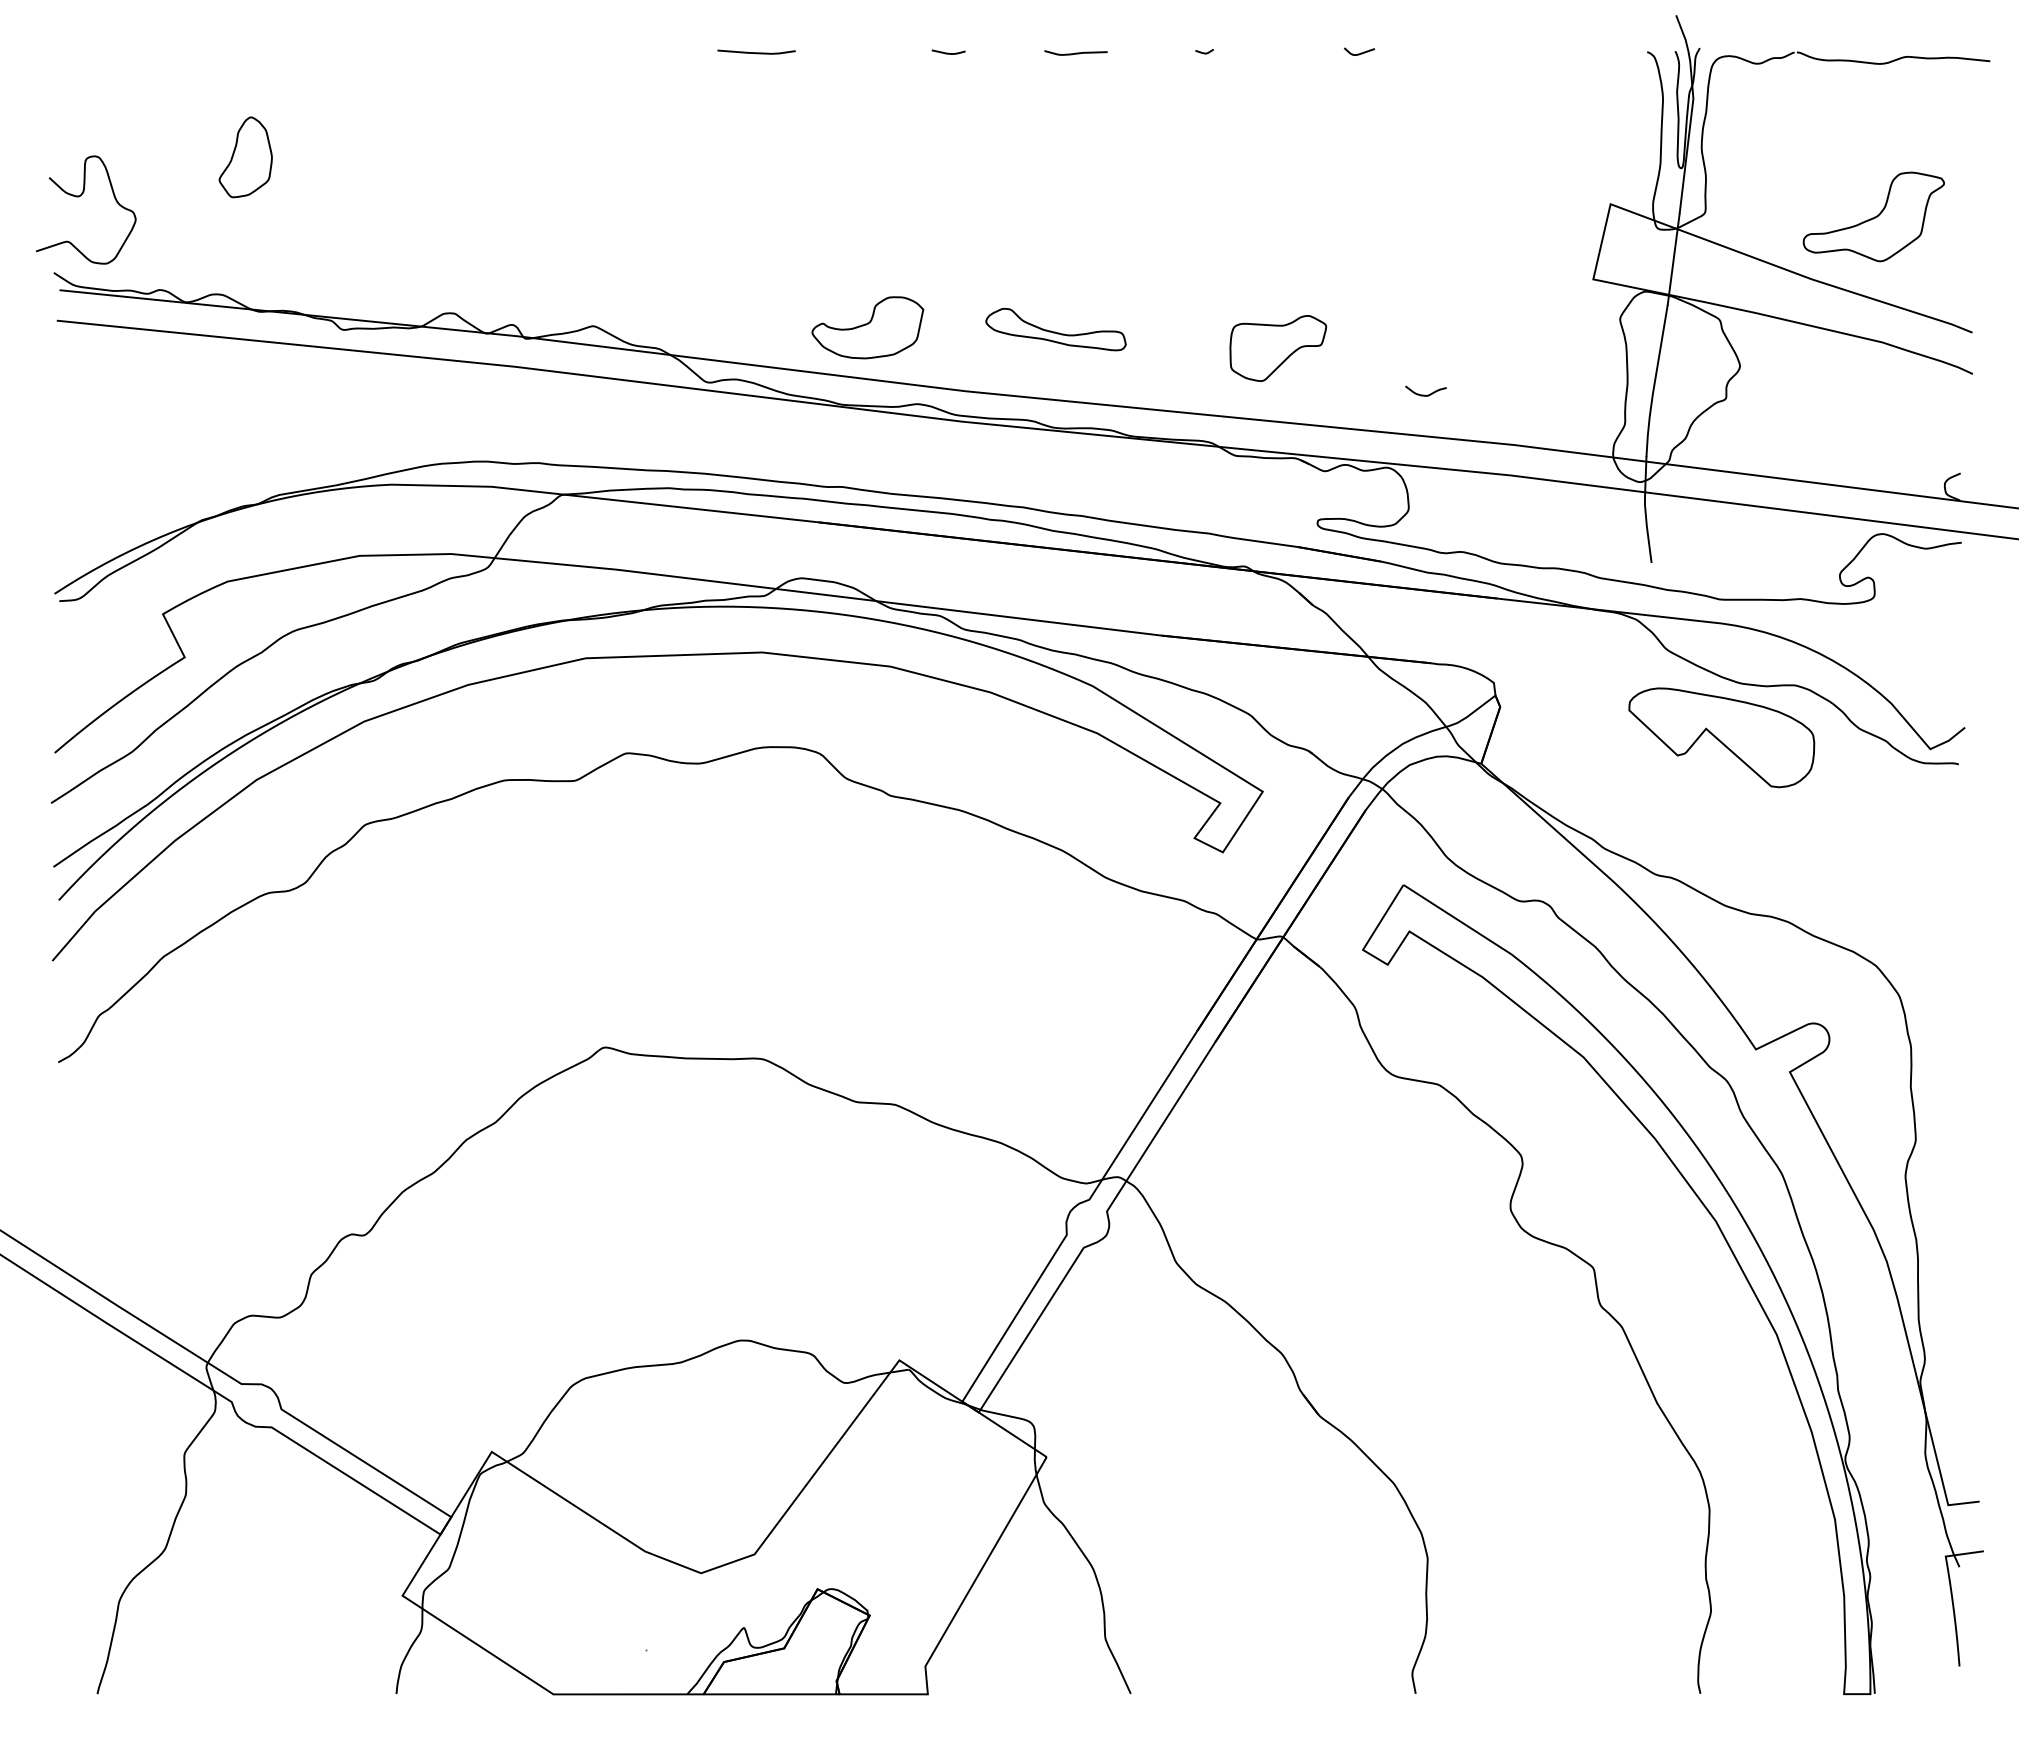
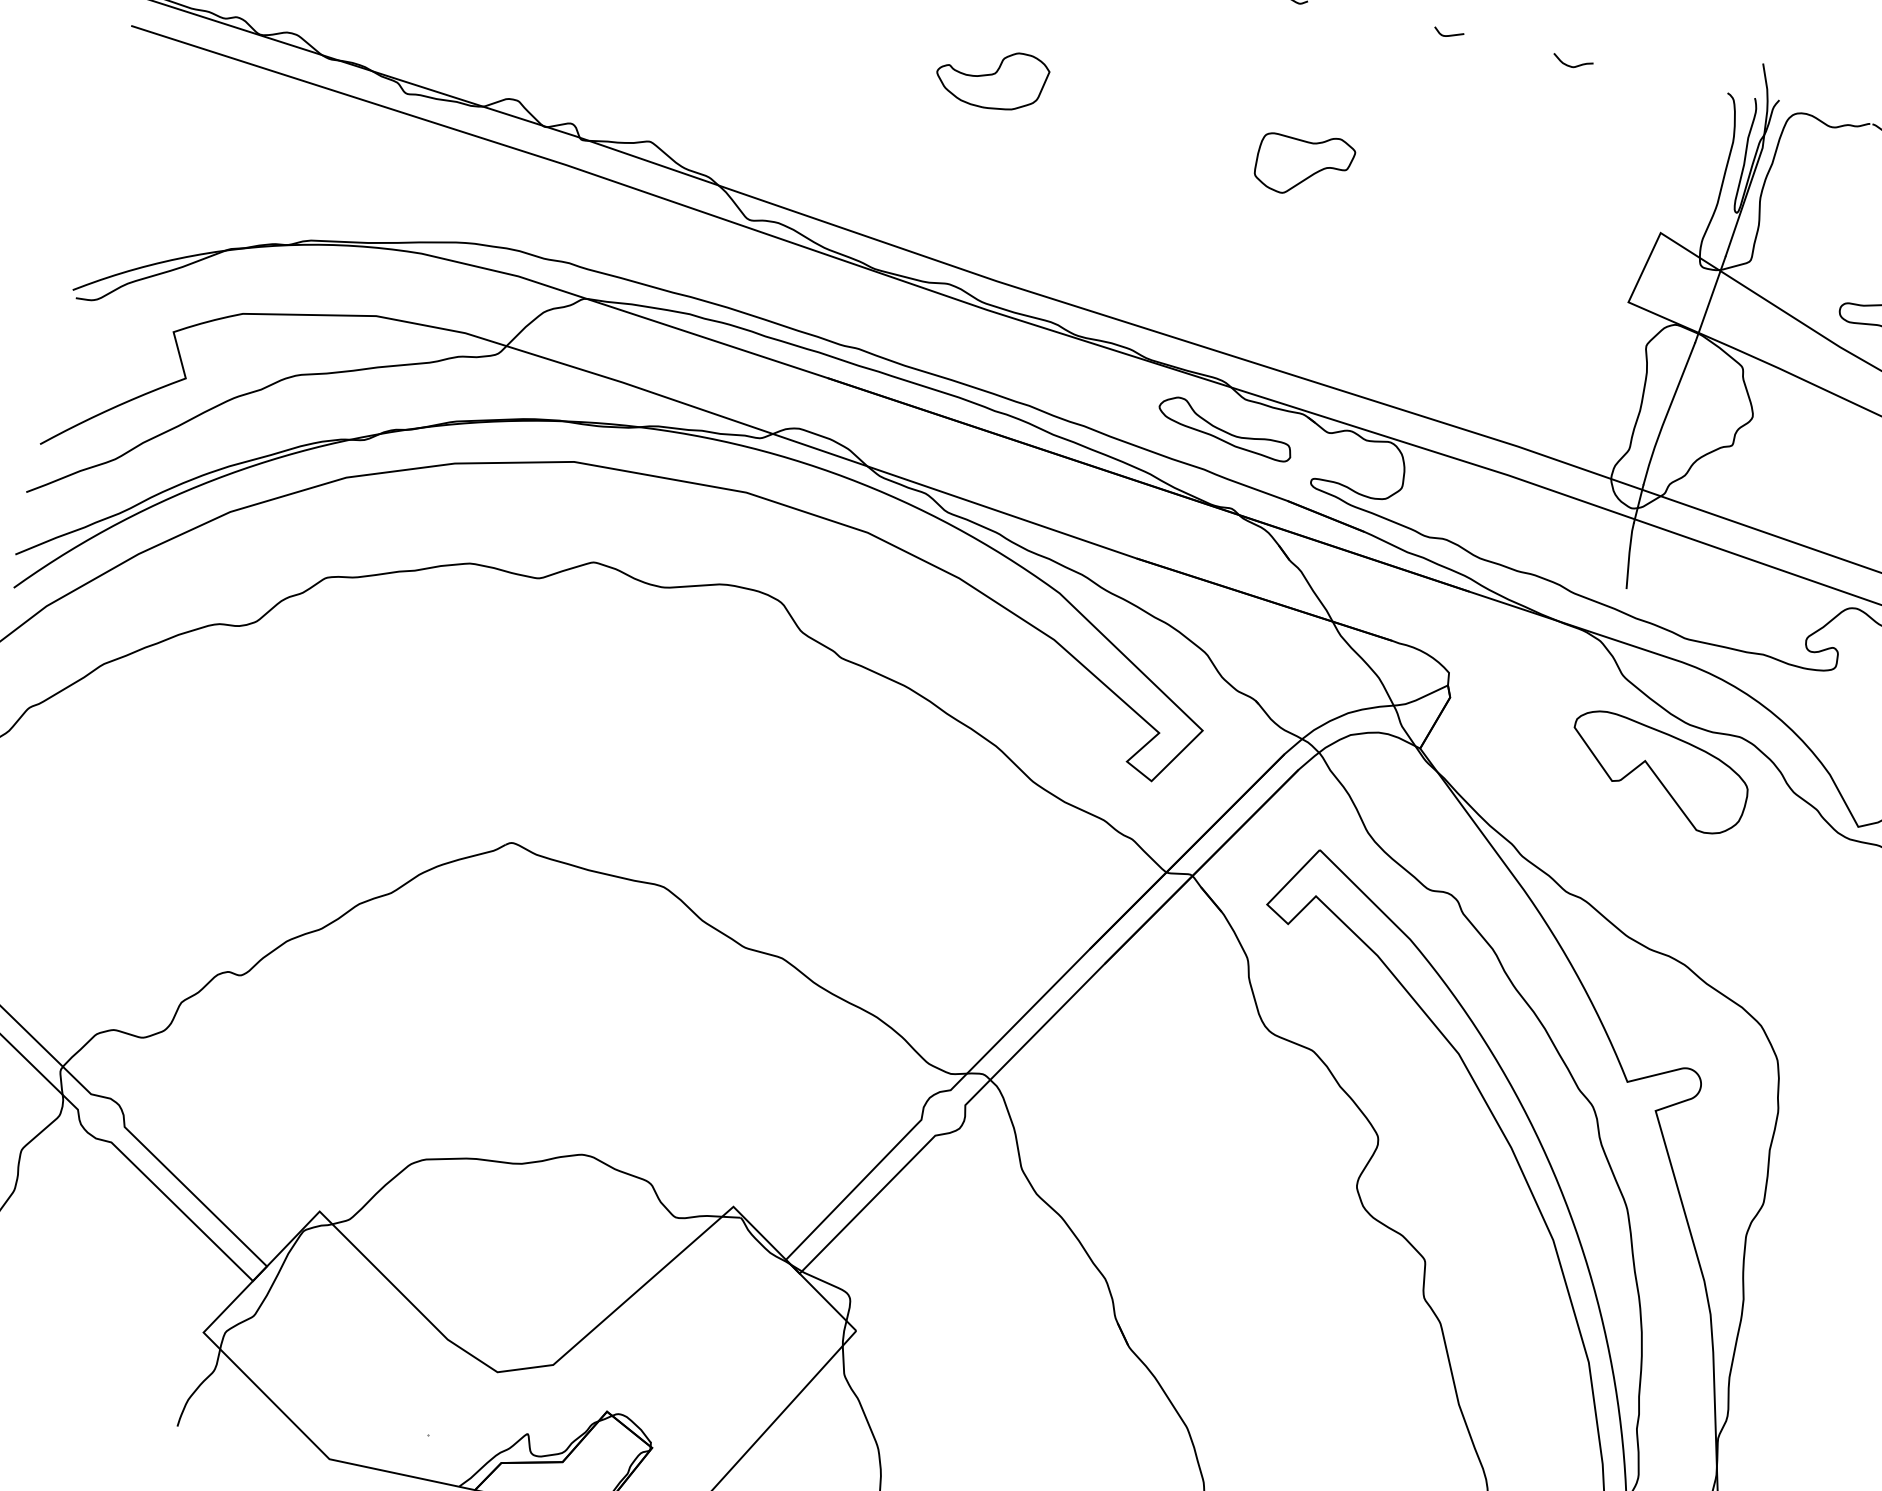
part: (867, 327) -> (991, 77), moved
part: (1055, 329) -> (1225, 428), moved
part: (1278, 348) -> (1304, 164), moved
curve: (1424, 394) -> (1570, 65), moved

